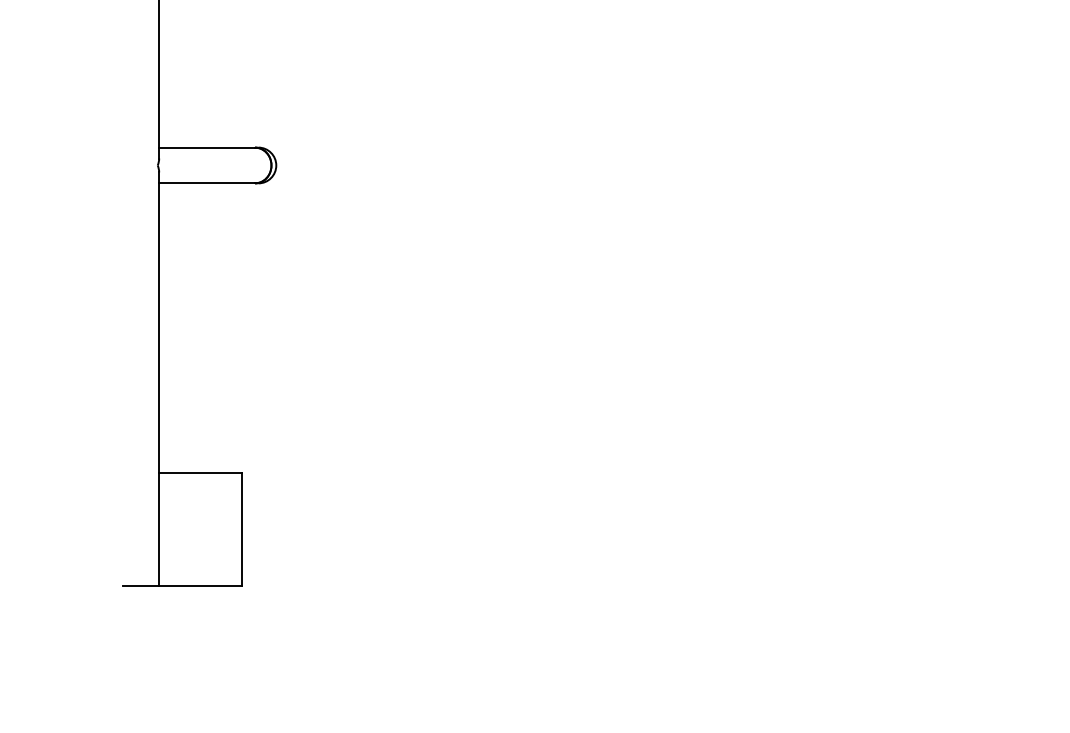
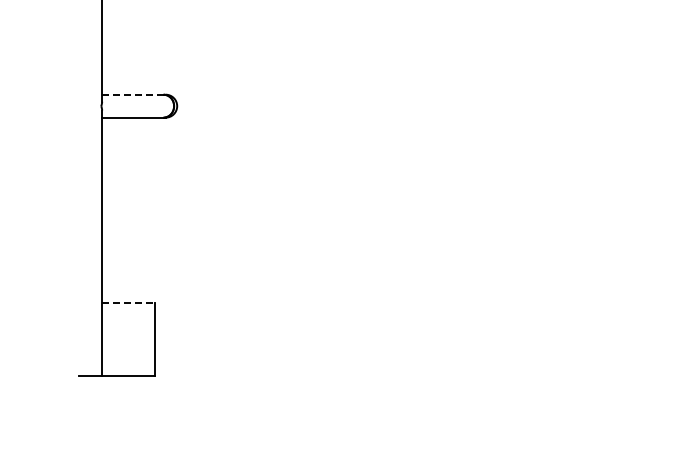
line: (206, 147) -> (132, 94), solid -> dashed
line: (200, 473) -> (128, 303), solid -> dashed

